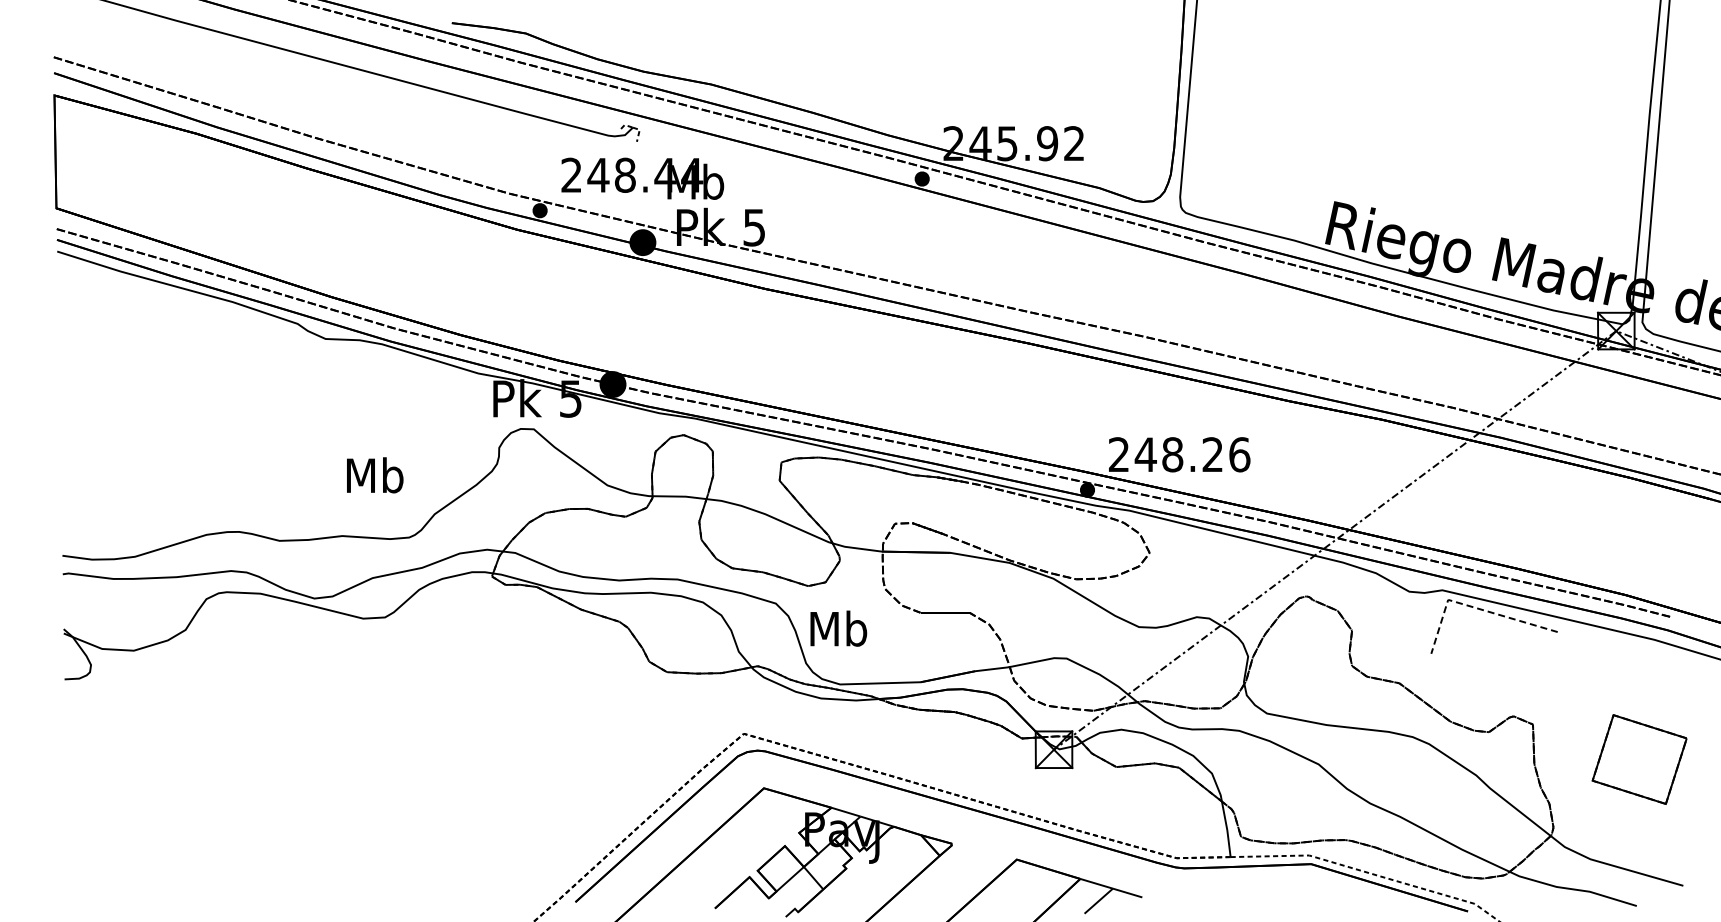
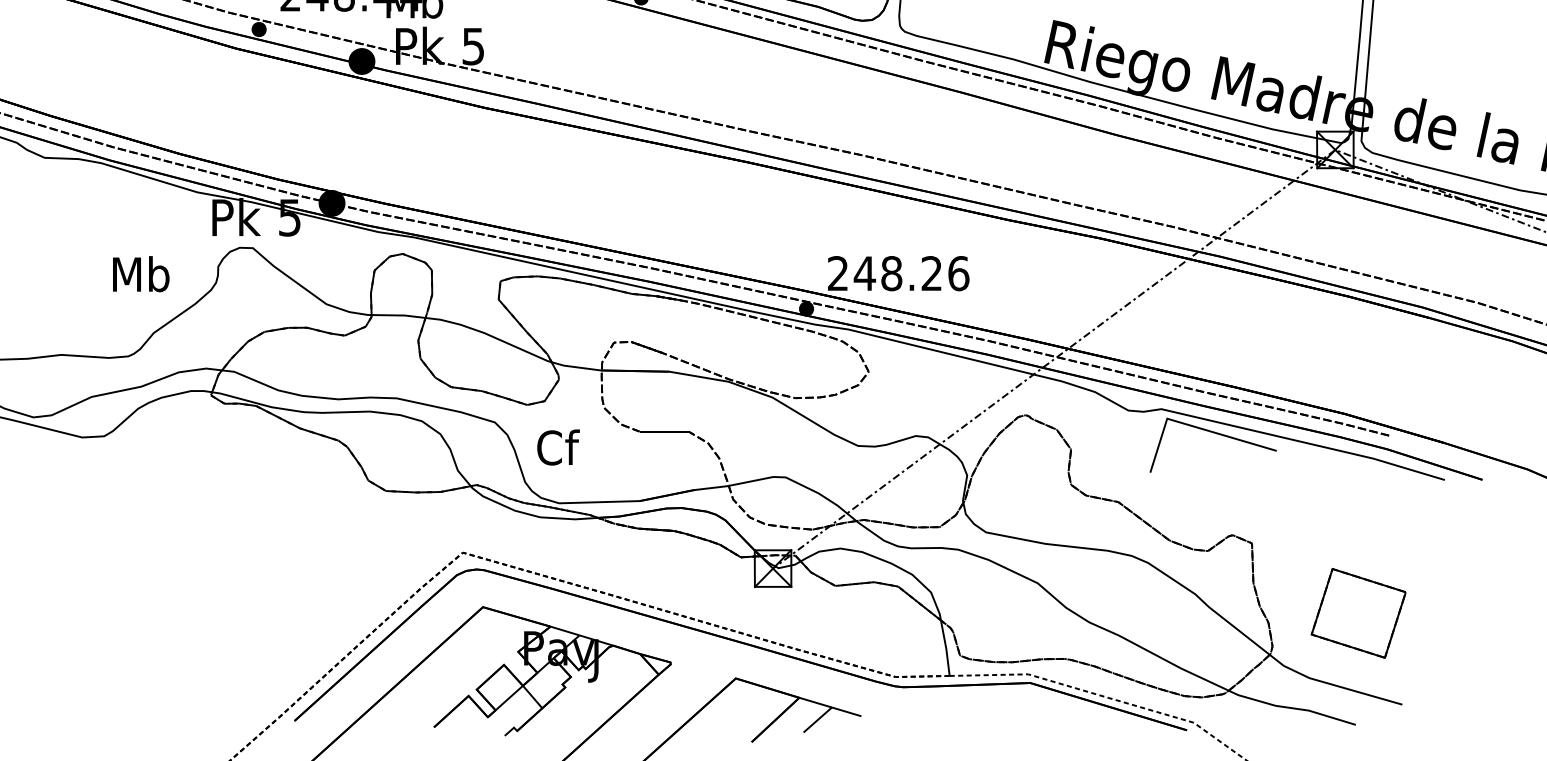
text: (375, 475) -> (141, 274), moved
line: (1474, 607) -> (1193, 426), dashed -> solid
text: (838, 628) -> (557, 447), Mb -> Cf
part: (1639, 759) -> (1358, 613), moved

